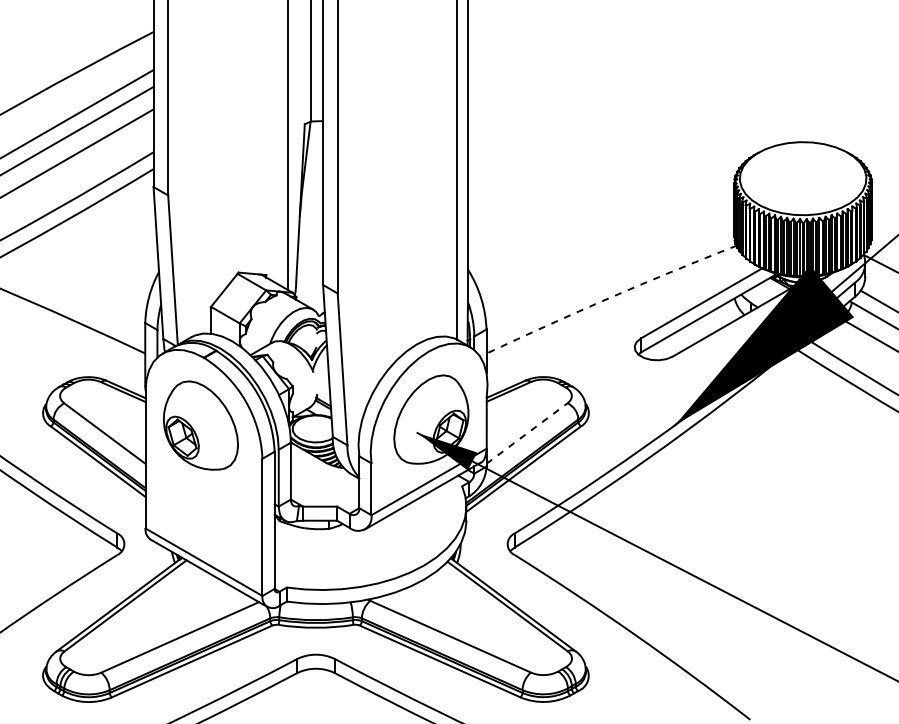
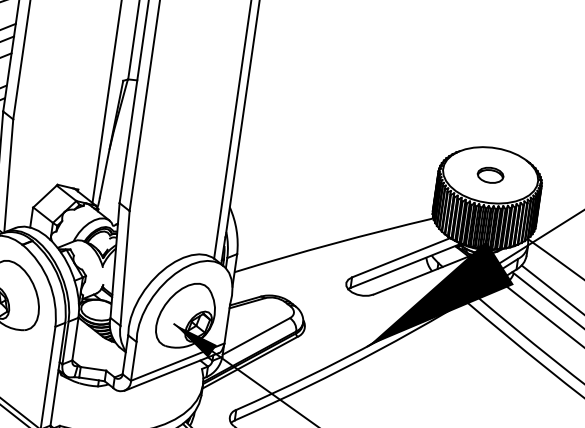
part: (803, 178) -> (490, 175), added
arc: (610, 297) -> (333, 243), dashed -> solid
line: (527, 433) -> (256, 336), dashed -> solid

